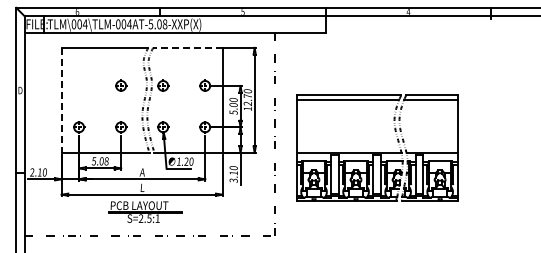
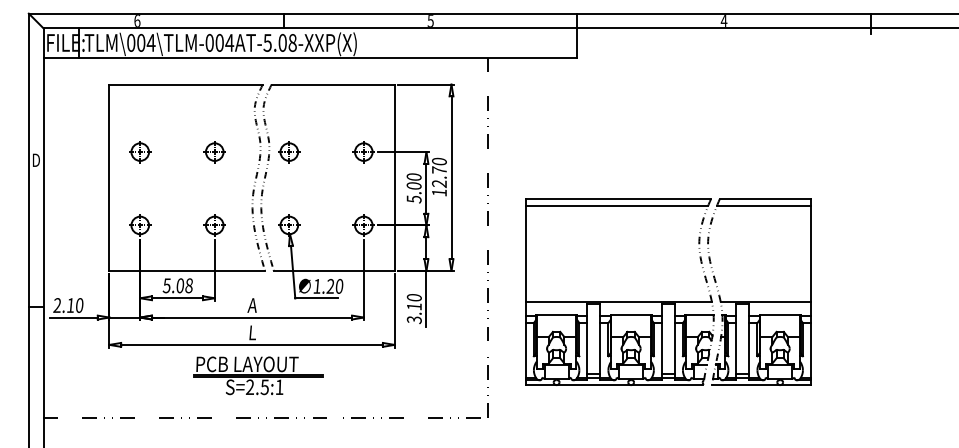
line: (187, 47) -> (332, 83), dashed -> solid
part: (79, 85) -> (140, 151), added
line: (61, 100) -> (109, 177), dashed -> solid
part: (377, 147) -> (669, 291), moved

